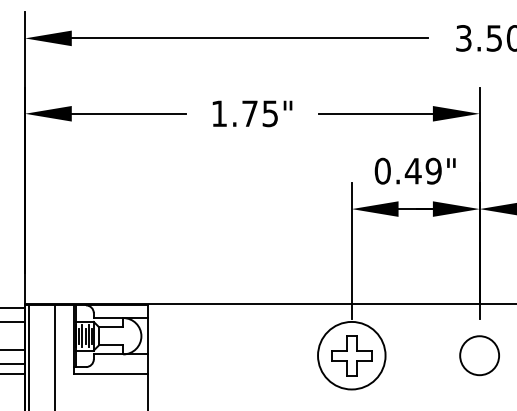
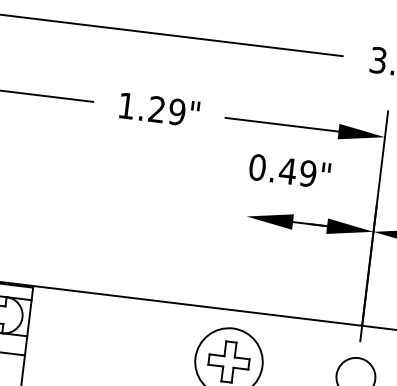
text: (260, 113) -> (167, 110), 1.75" -> 1.29"
text: (414, 170) -> (289, 170), moved
line: (351, 251) -> (241, 258), removed

